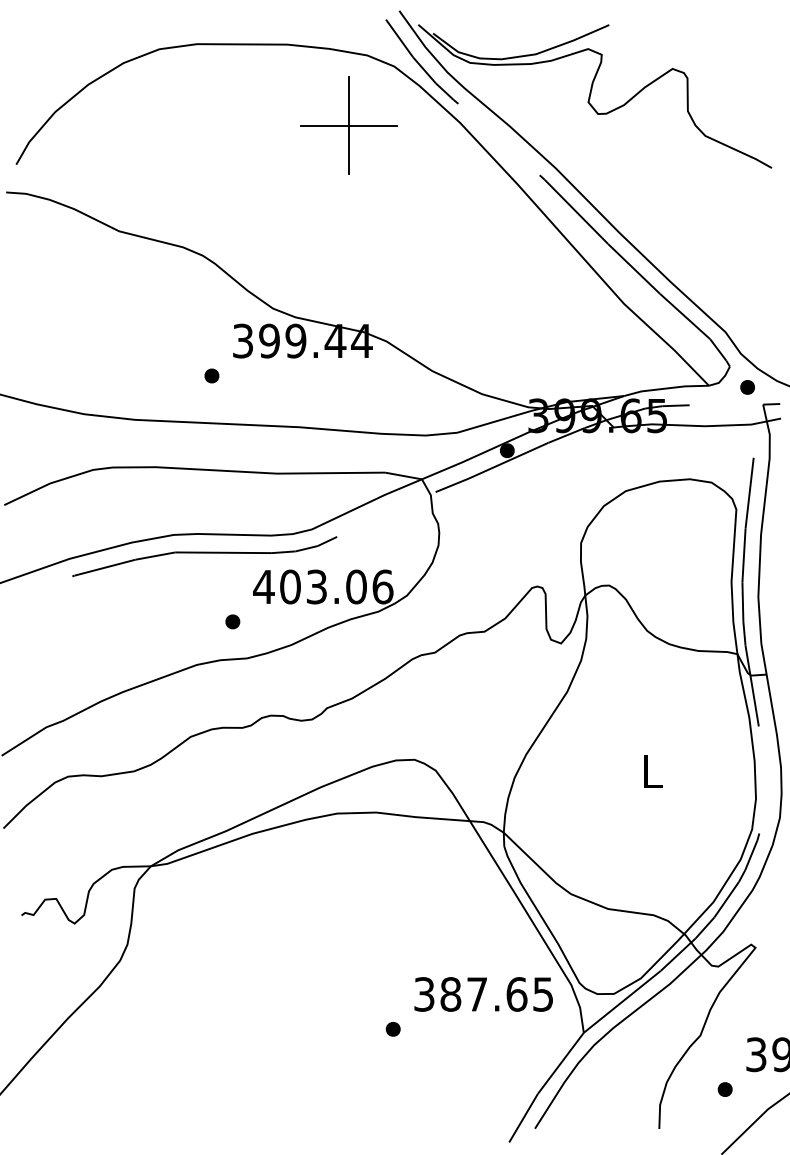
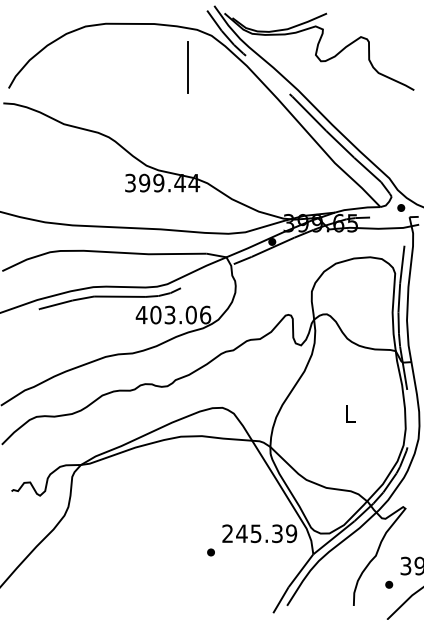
line: (349, 125) -> (187, 67), removed
part: (211, 375) -> (113, 201), removed
part: (231, 621) -> (124, 333), removed
text: (483, 993) -> (259, 533), 387.65 -> 245.39

